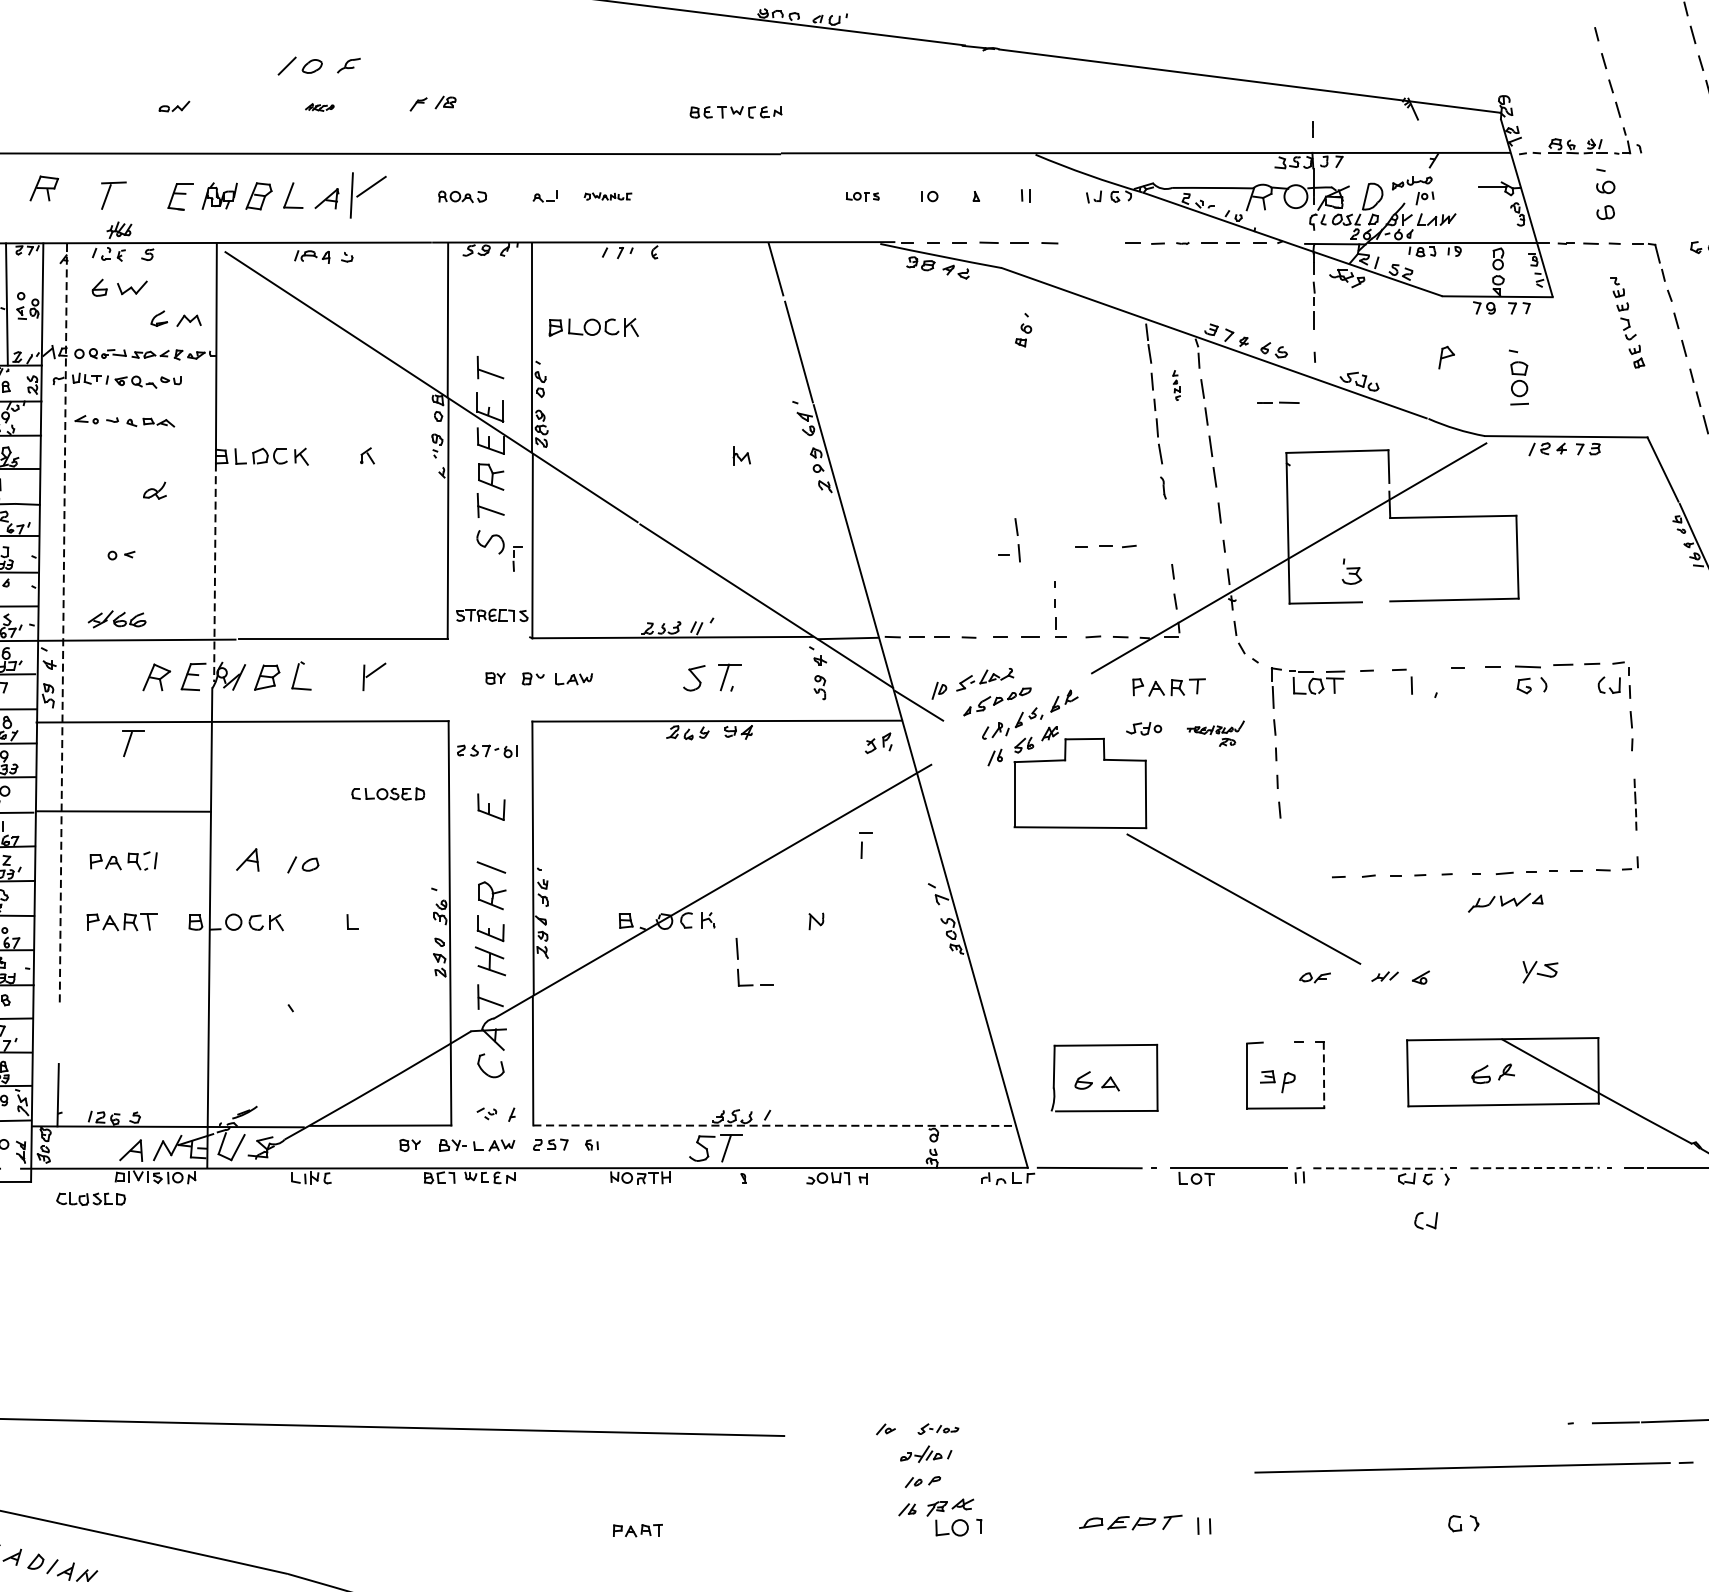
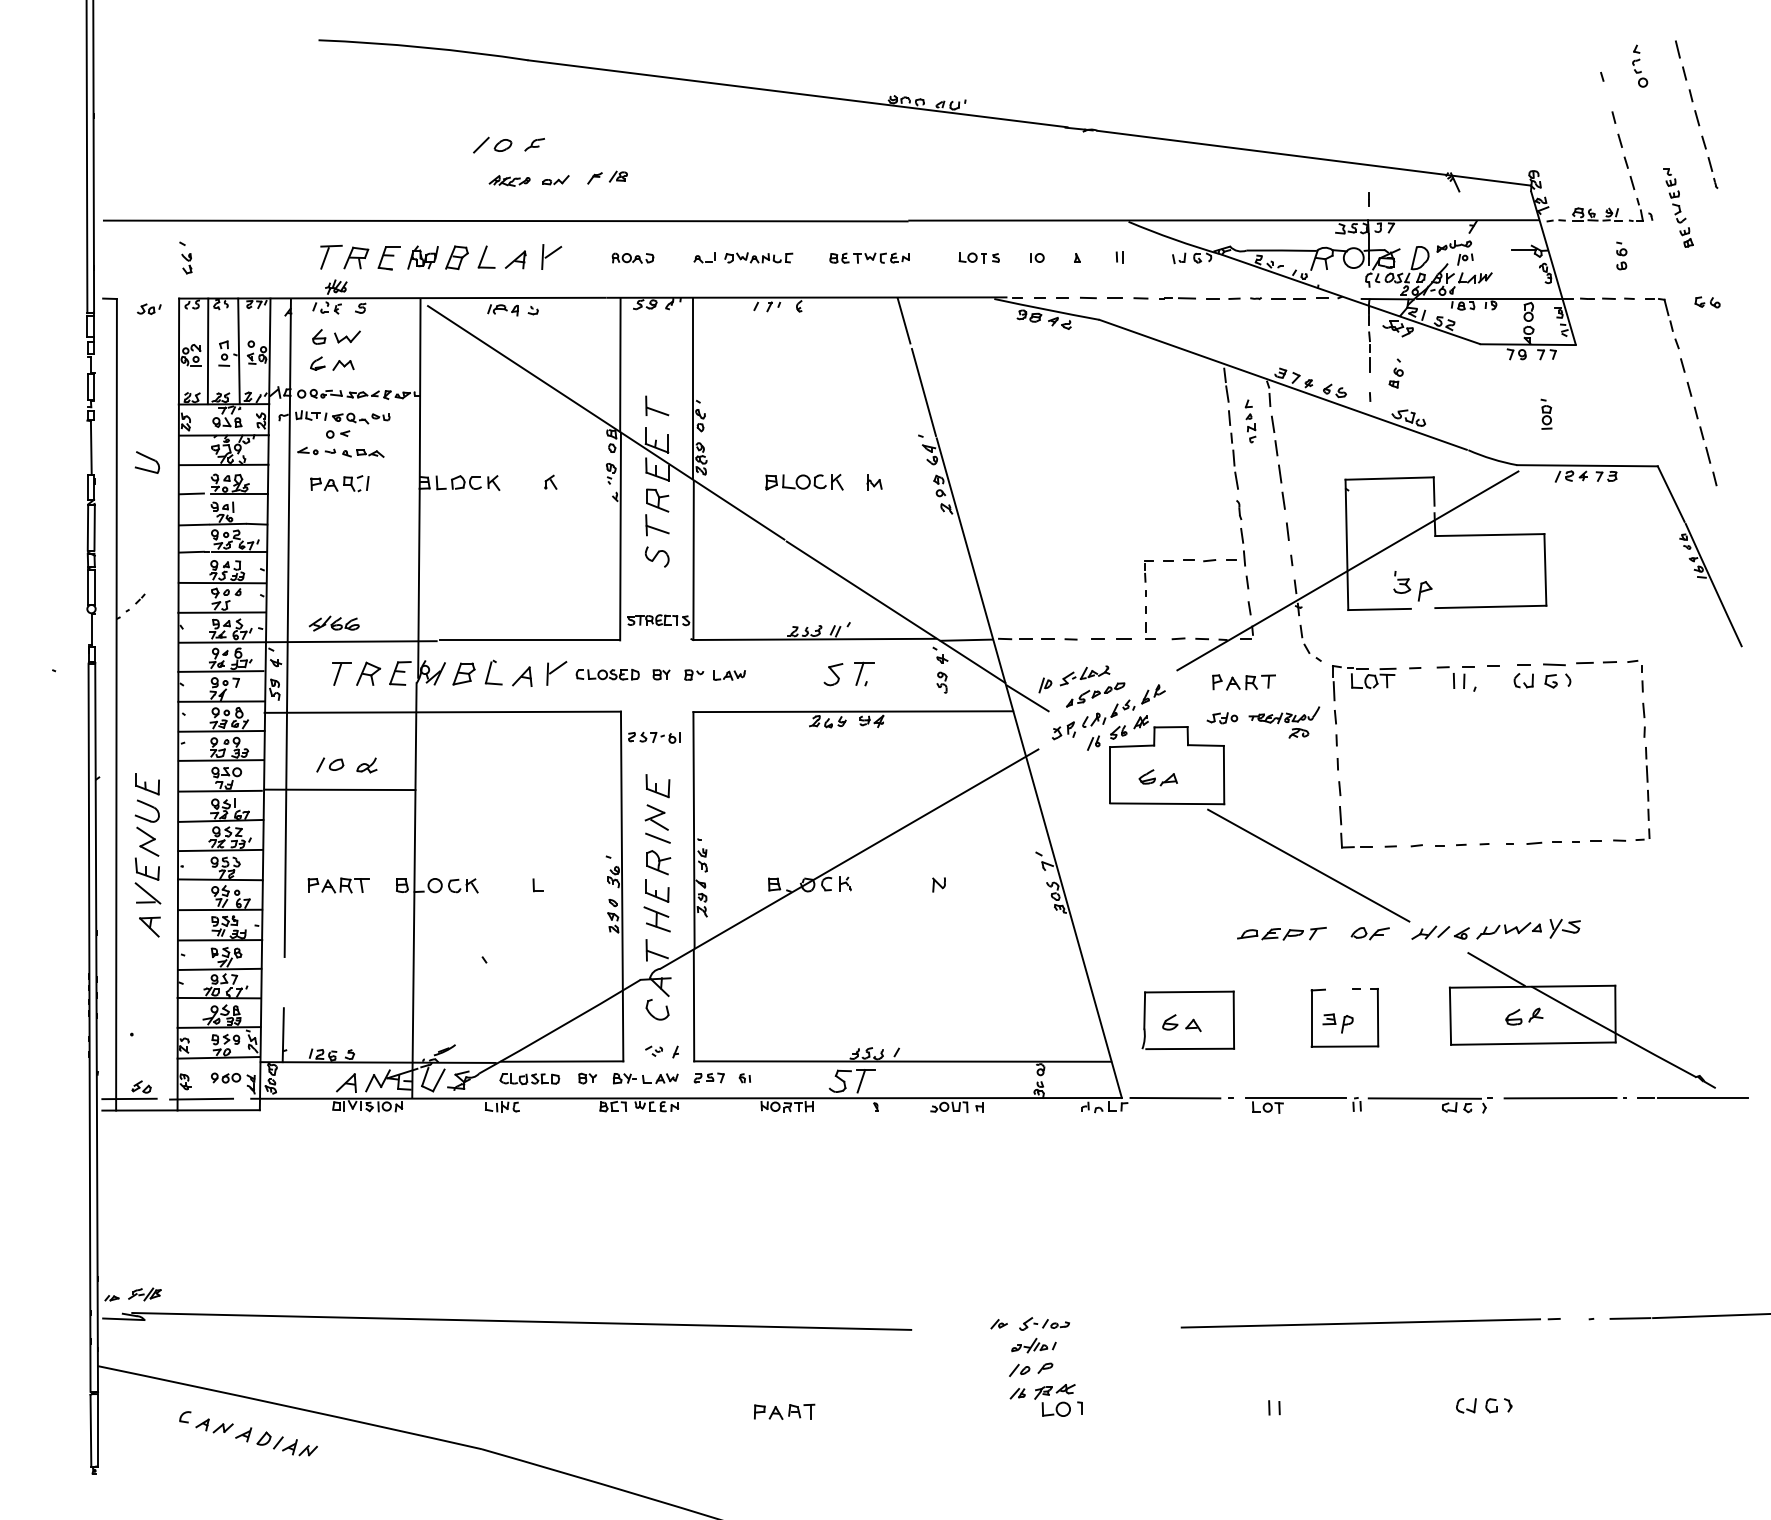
part: (174, 106) -> (555, 180), moved
part: (319, 106) -> (509, 180), size x1.67
part: (735, 111) -> (869, 257), moved
part: (44, 187) -> (356, 257), moved
part: (1605, 193) -> (1621, 255), size x0.62
part: (368, 194) -> (551, 256), size x0.62
part: (607, 195) -> (758, 257), size x1.67
part: (862, 195) -> (978, 257), size x1.43
part: (176, 318) -> (332, 363), moved
part: (1627, 322) -> (1678, 207), moved
part: (593, 326) -> (804, 481), moved
part: (1022, 330) -> (1395, 373), moved
part: (1445, 357) -> (1424, 591), moved
part: (1518, 376) -> (1546, 413), size x0.62
part: (1176, 385) -> (1250, 421), size x1.67
line: (1279, 402) -> (1178, 298), moved
part: (154, 490) -> (366, 765), moved
part: (1016, 535) -> (1242, 543), moved
part: (121, 555) -> (338, 434), moved
part: (517, 559) -> (1148, 571), moved
line: (214, 572) -> (418, 583), dashed -> solid
line: (63, 624) -> (287, 628), dashed -> solid
part: (1608, 685) -> (1523, 680), moved
part: (1215, 733) -> (1284, 722), size x1.43
part: (132, 742) -> (341, 673), moved
part: (878, 742) -> (1063, 730), moved
part: (387, 793) -> (607, 674), moved
part: (1069, 797) -> (1157, 777), added
part: (1635, 804) -> (1647, 783), size x1.67
part: (489, 843) -> (656, 817), added
part: (866, 845) -> (1468, 677), moved
part: (248, 859) -> (522, 676), moved
part: (123, 860) -> (339, 483), moved
part: (303, 864) -> (330, 764), moved
part: (1504, 902) -> (1508, 930), moved
part: (739, 959) -> (1342, 824), moved
part: (1384, 976) -> (1430, 932), size x1.67
part: (1314, 977) -> (1369, 933), size x1.43
line: (1460, 1019) -> (1496, 969), added
line: (1324, 1074) -> (1378, 1017), dashed -> solid
line: (774, 1125) -> (902, 1061), dashed -> solid
line: (1378, 1168) -> (1425, 1098), dashed -> solid
line: (1534, 1168) -> (1560, 1098), dashed -> solid
part: (90, 1199) -> (529, 1079), moved
part: (1426, 1220) -> (1466, 1405), moved
part: (938, 1428) -> (1044, 1323), size x1.43
line: (1473, 1467) -> (1370, 1323), moved
part: (923, 1481) -> (1031, 1369), size x1.43
part: (1130, 1522) -> (1281, 933), moved
part: (637, 1530) -> (784, 1411), size x1.43

